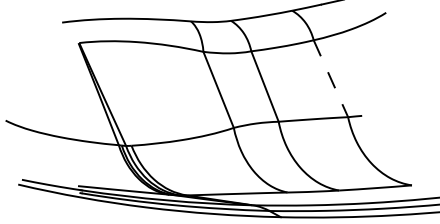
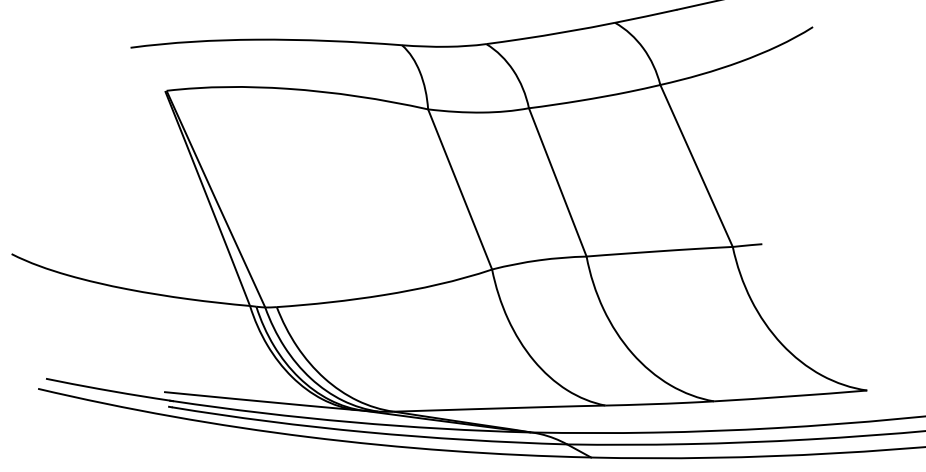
line: (331, 79) -> (697, 167), dashed -> solid

